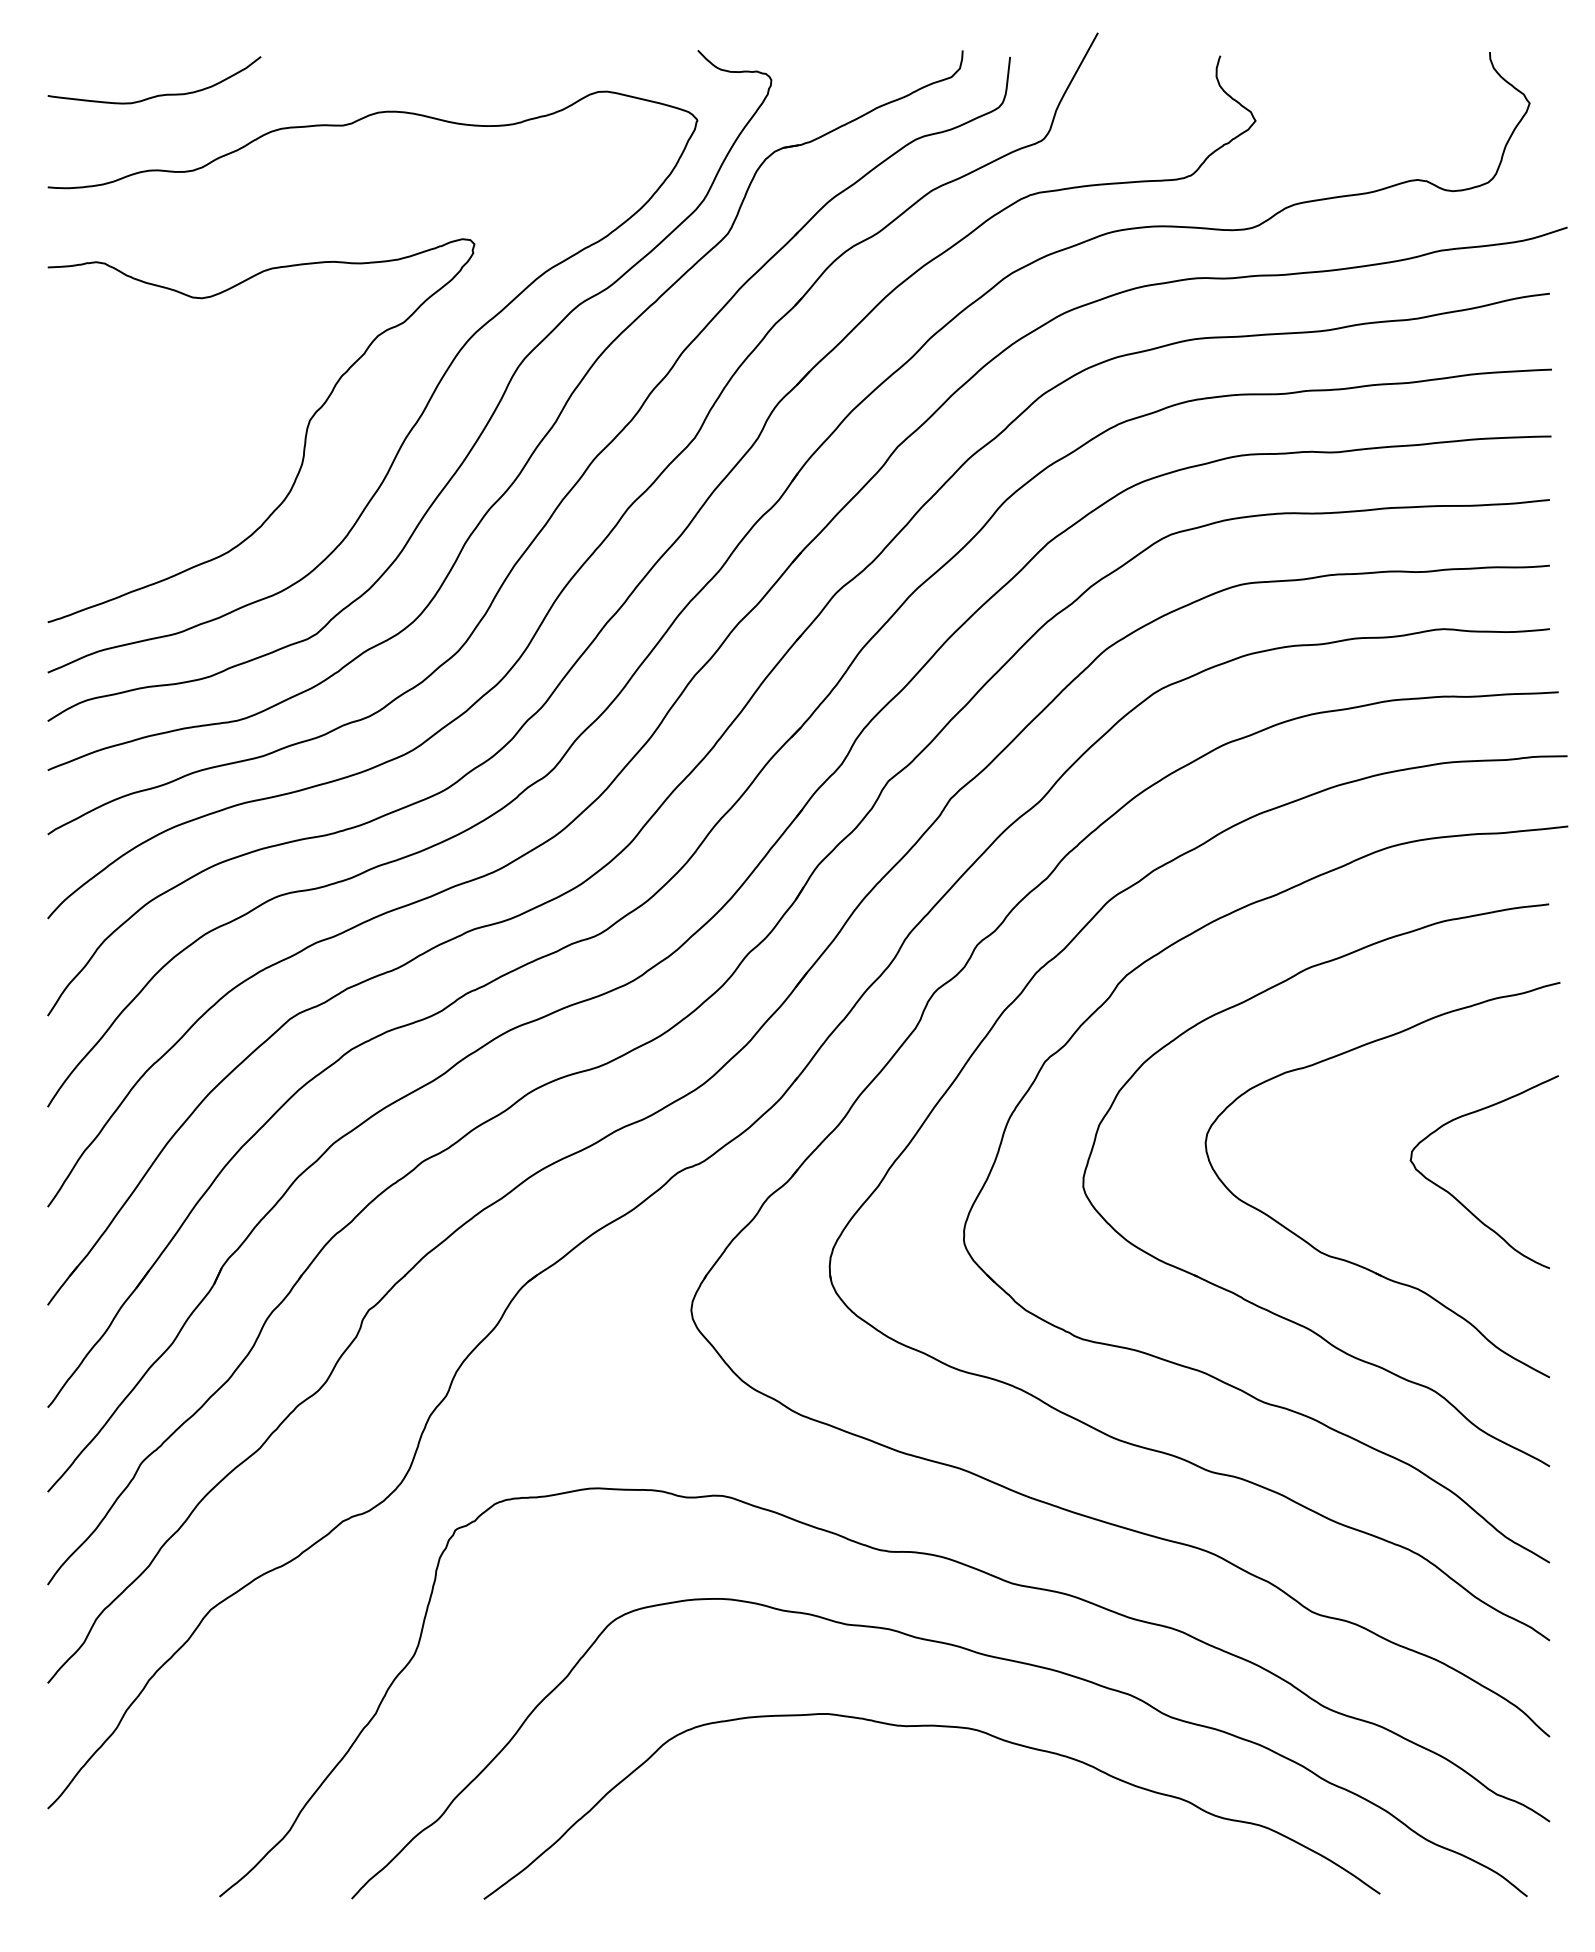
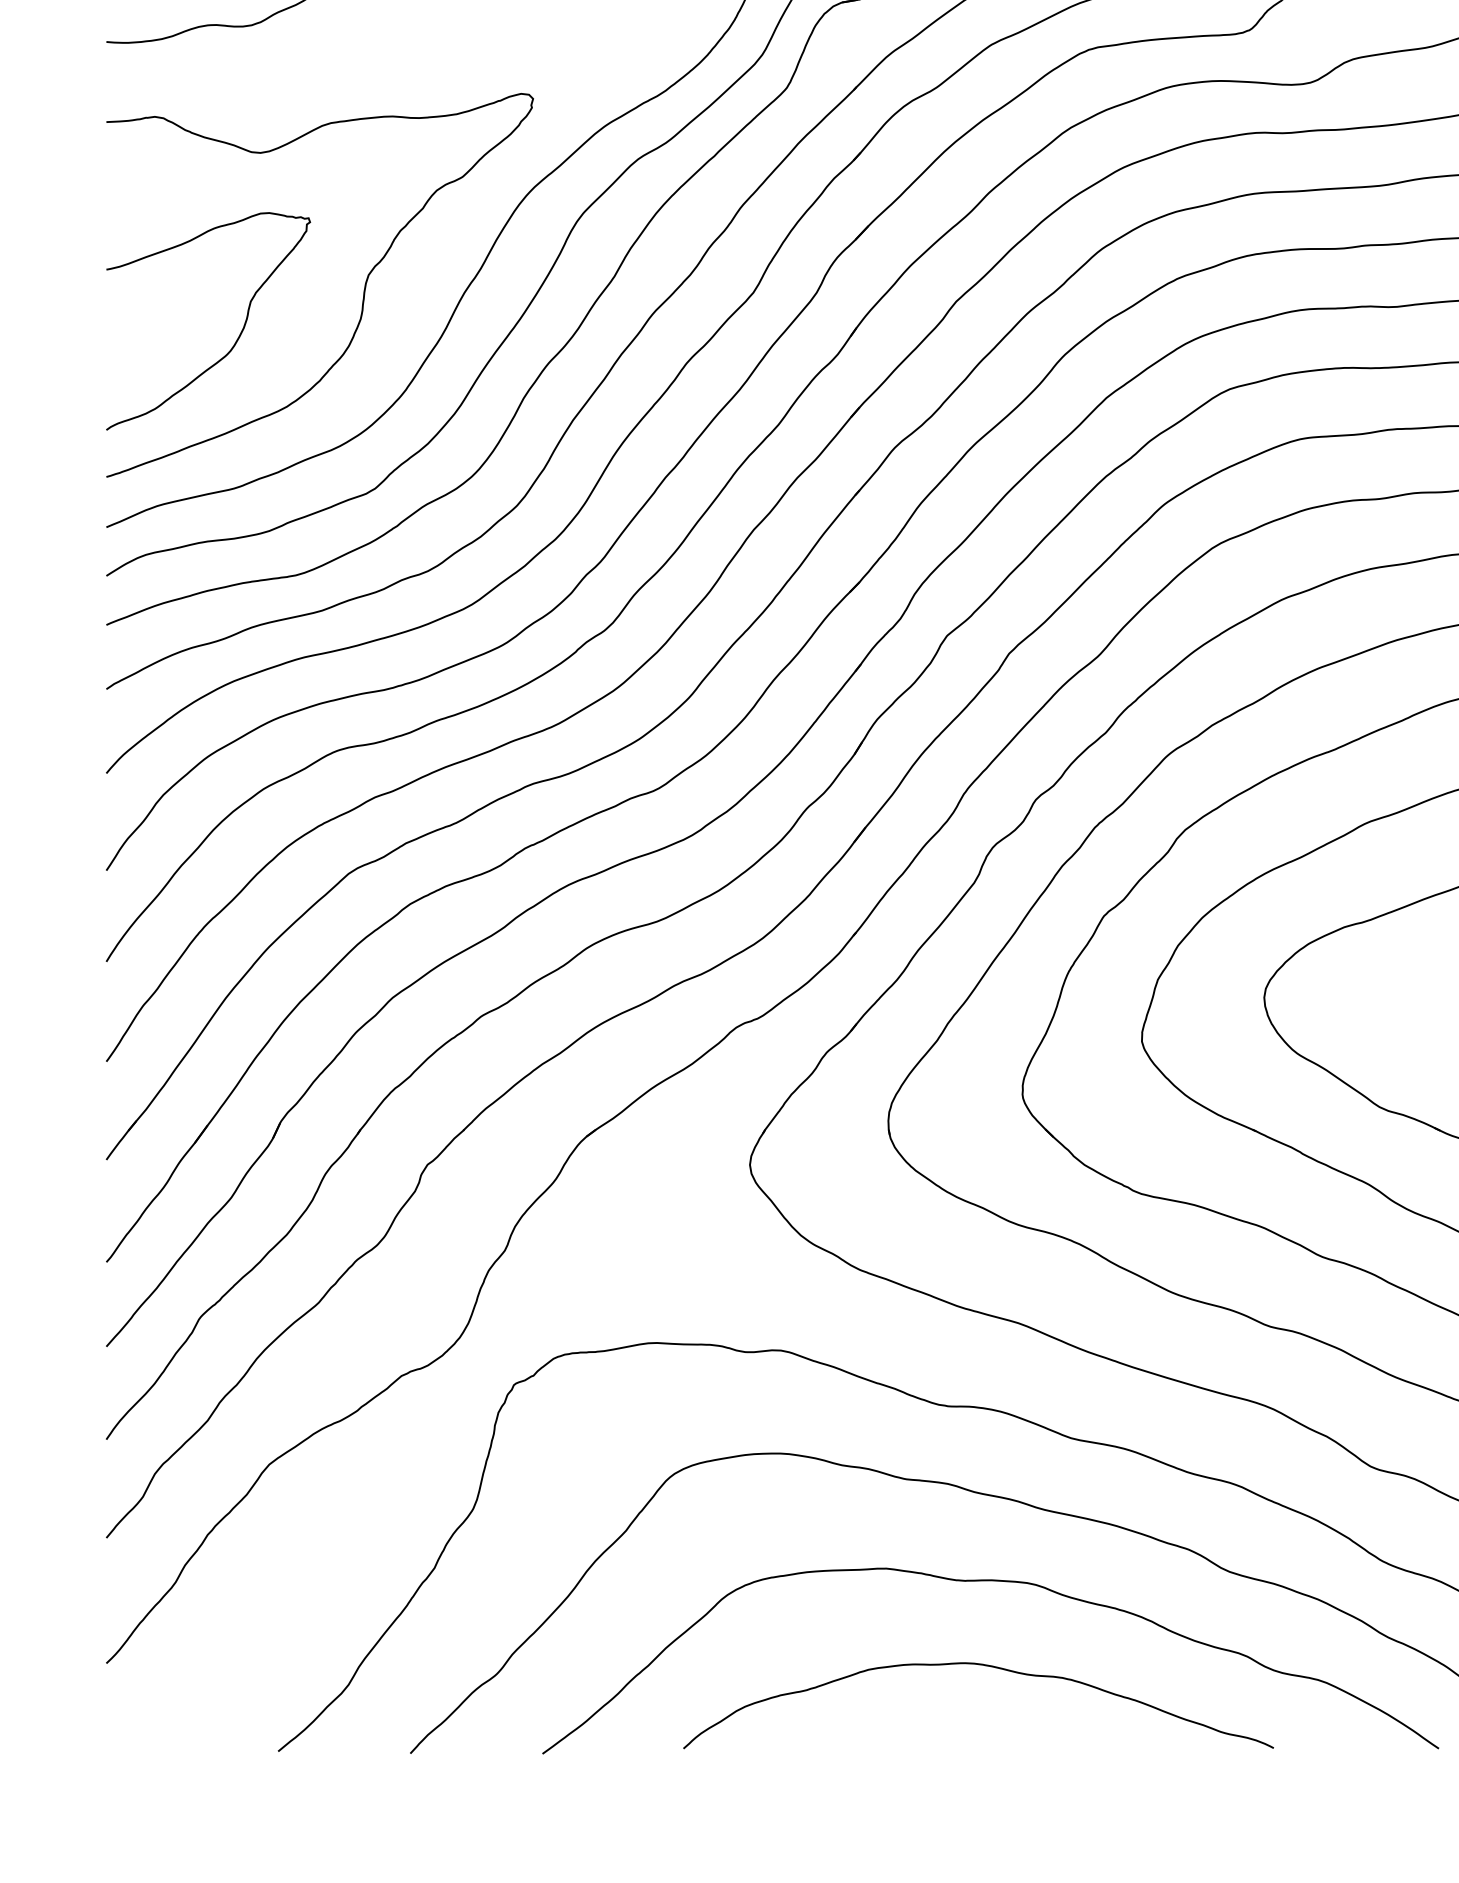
curve: (178, 483) -> (237, 338), added
curve: (925, 1811) -> (984, 1666), added

